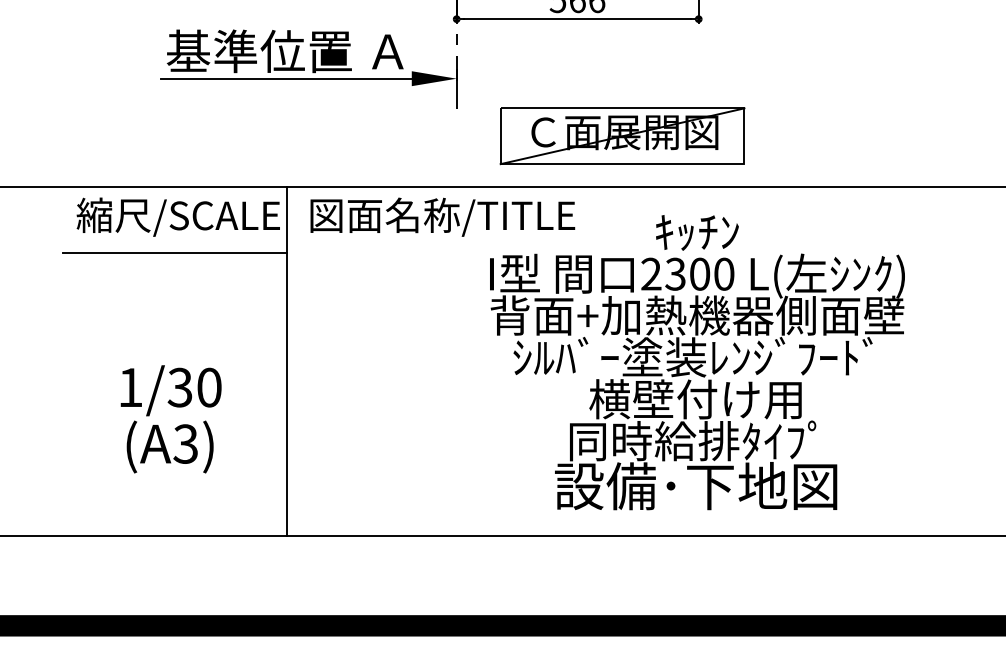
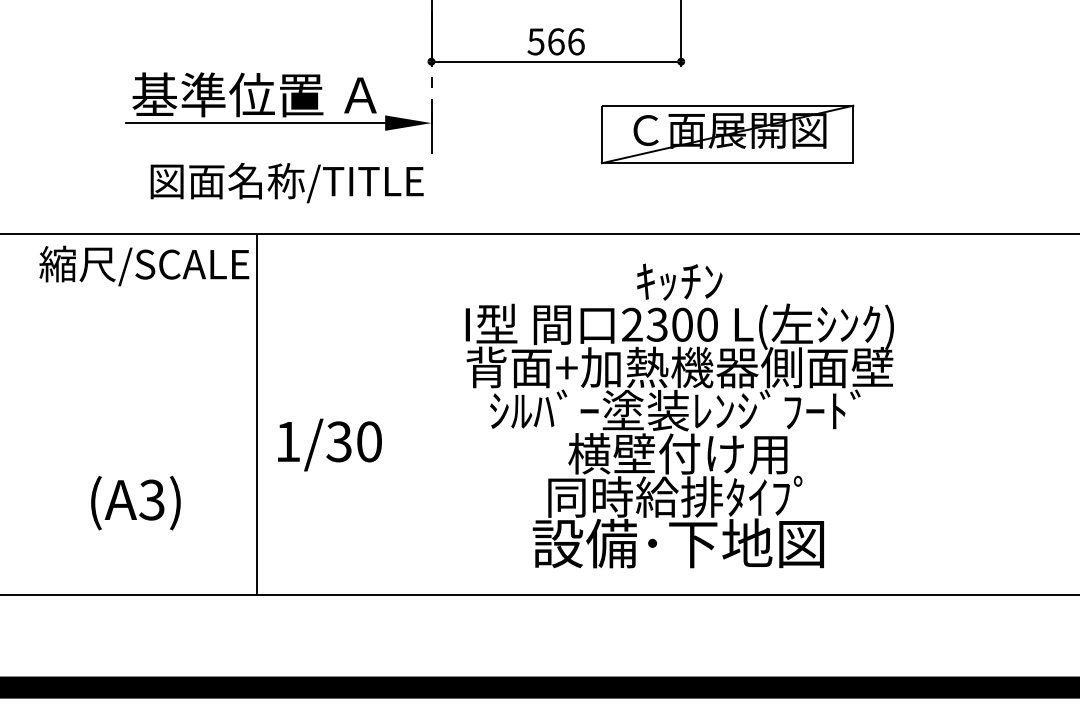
part: (622, 136) -> (727, 134), moved
text: (442, 216) -> (286, 182), moved
line: (174, 252) -> (140, 302), removed
text: (170, 390) -> (329, 444), moved

